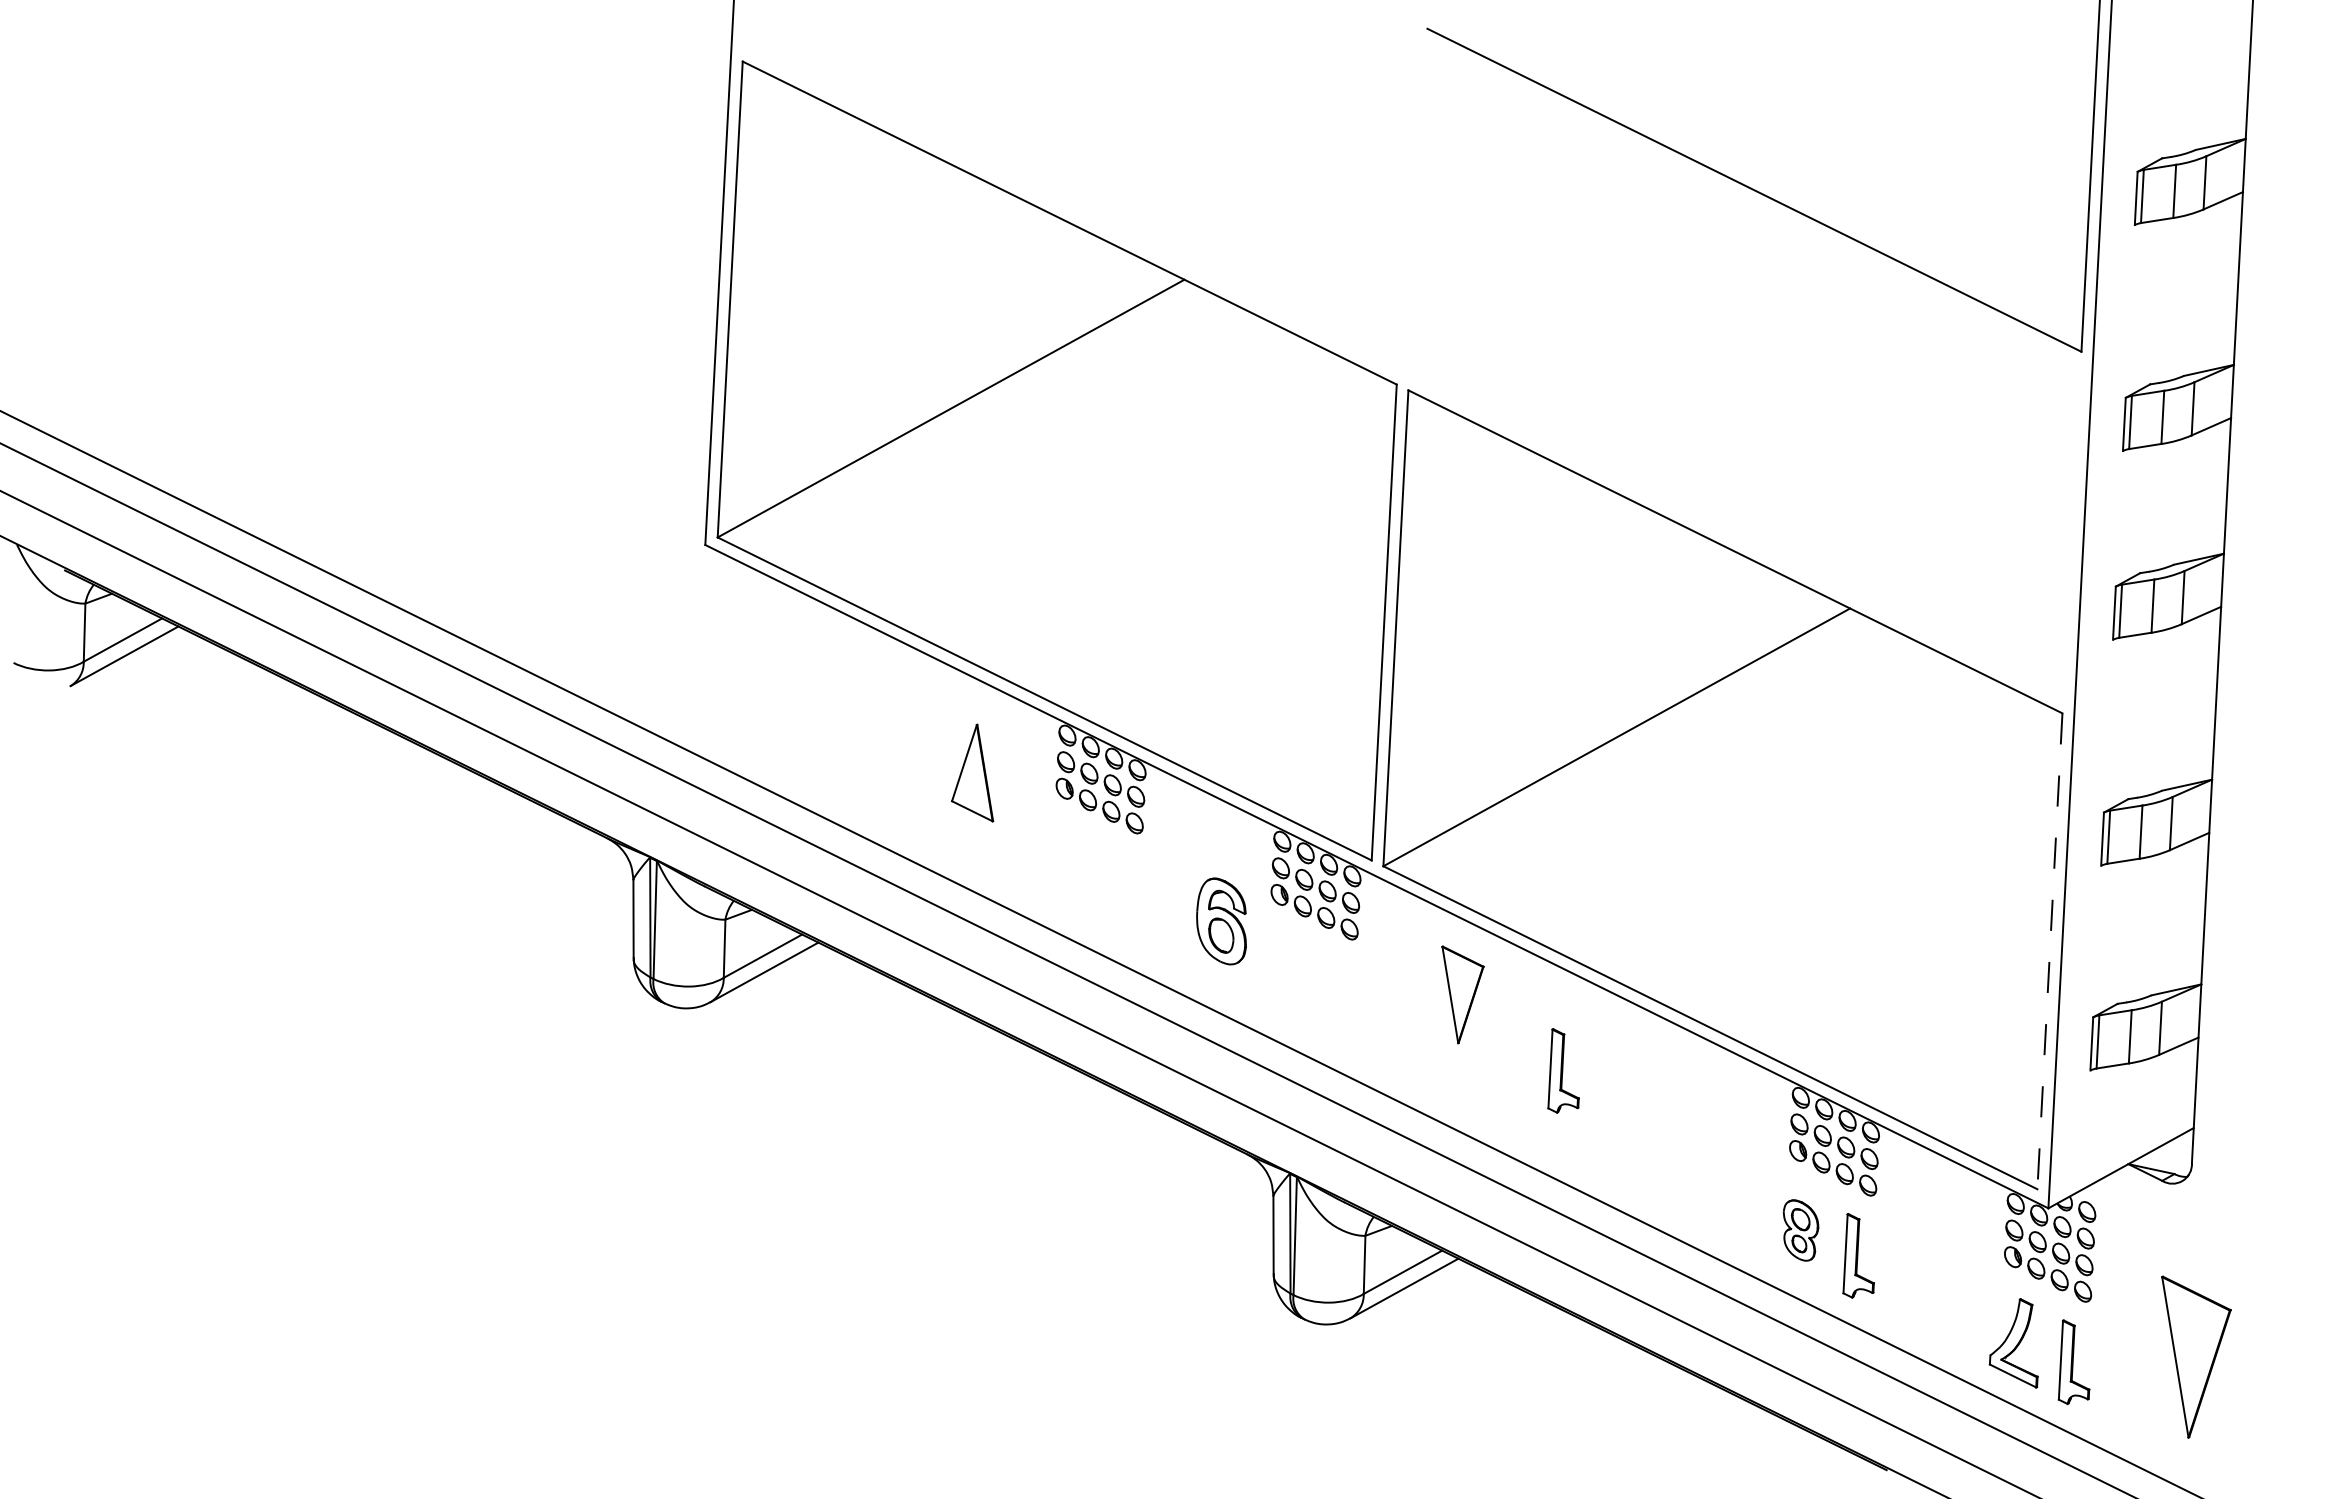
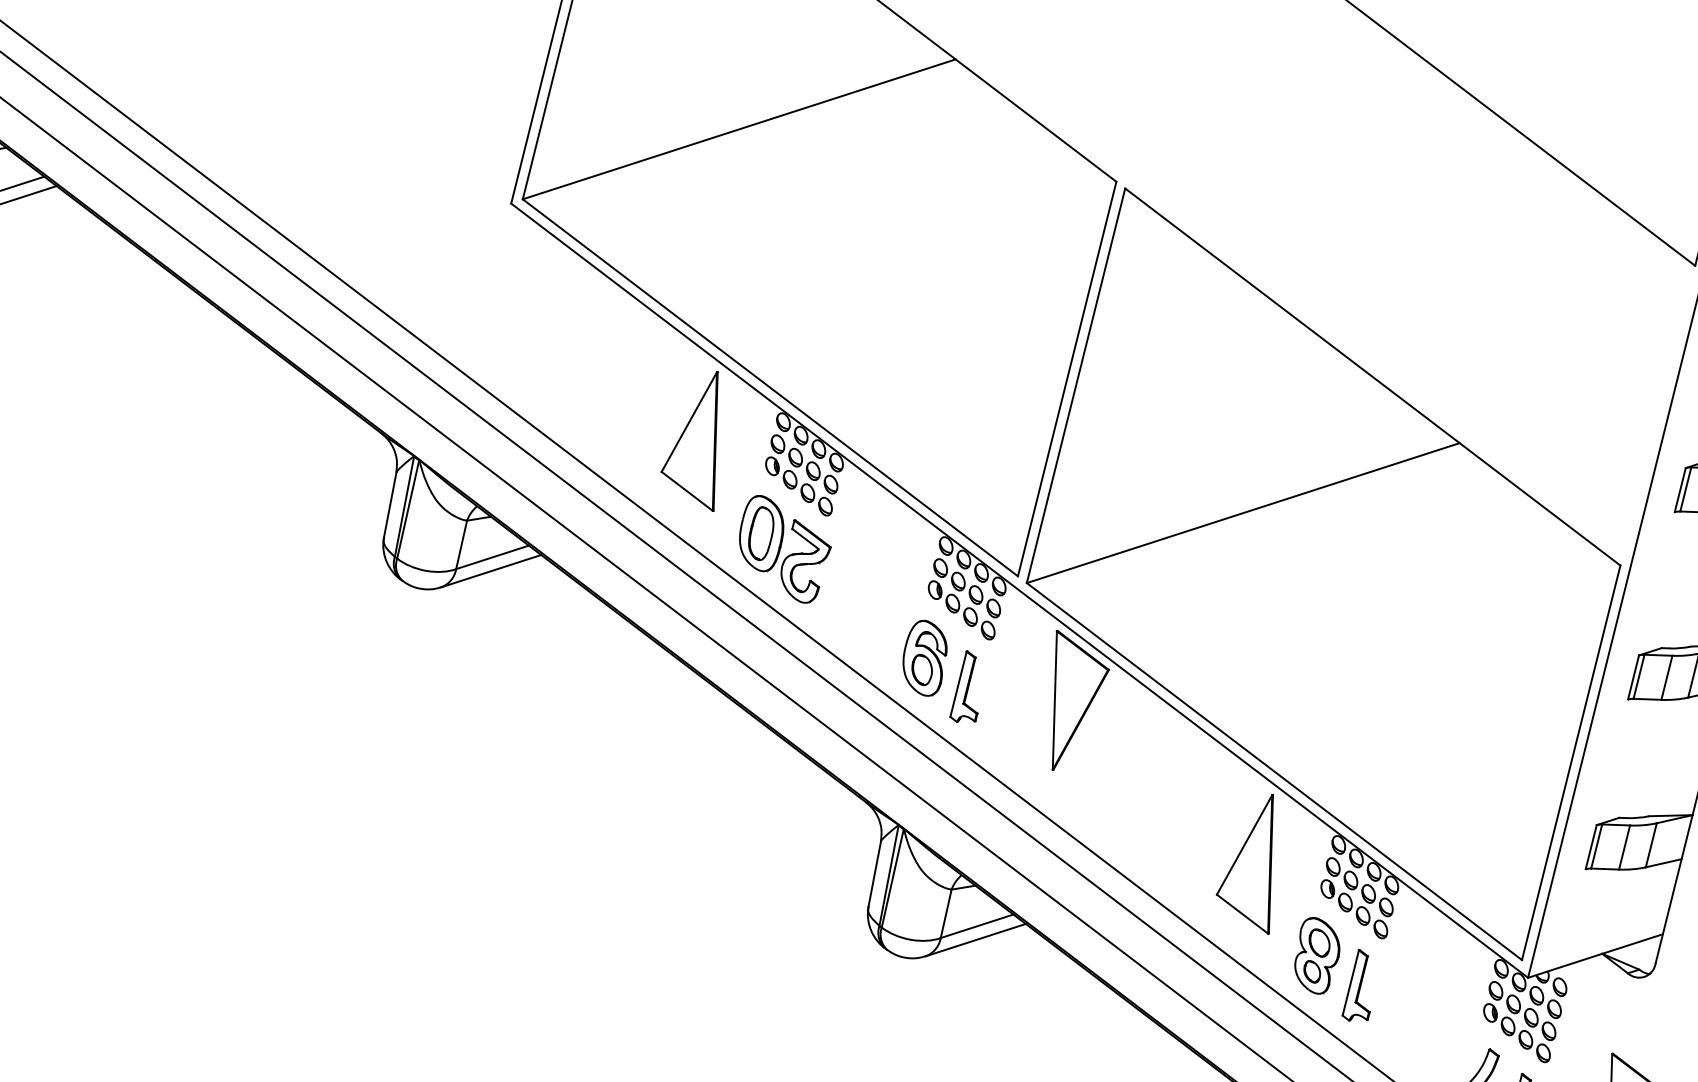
part: (972, 772) -> (697, 437), size x1.67
part: (1095, 881) -> (783, 548), added
part: (1221, 921) -> (924, 658), moved
line: (2049, 951) -> (1570, 762), dashed -> solid
part: (1462, 994) -> (1072, 703), size x1.67
part: (1563, 1070) -> (969, 687), moved
part: (1705, 1134) -> (1252, 860), added
part: (1800, 1230) -> (1316, 956), size x1.43

